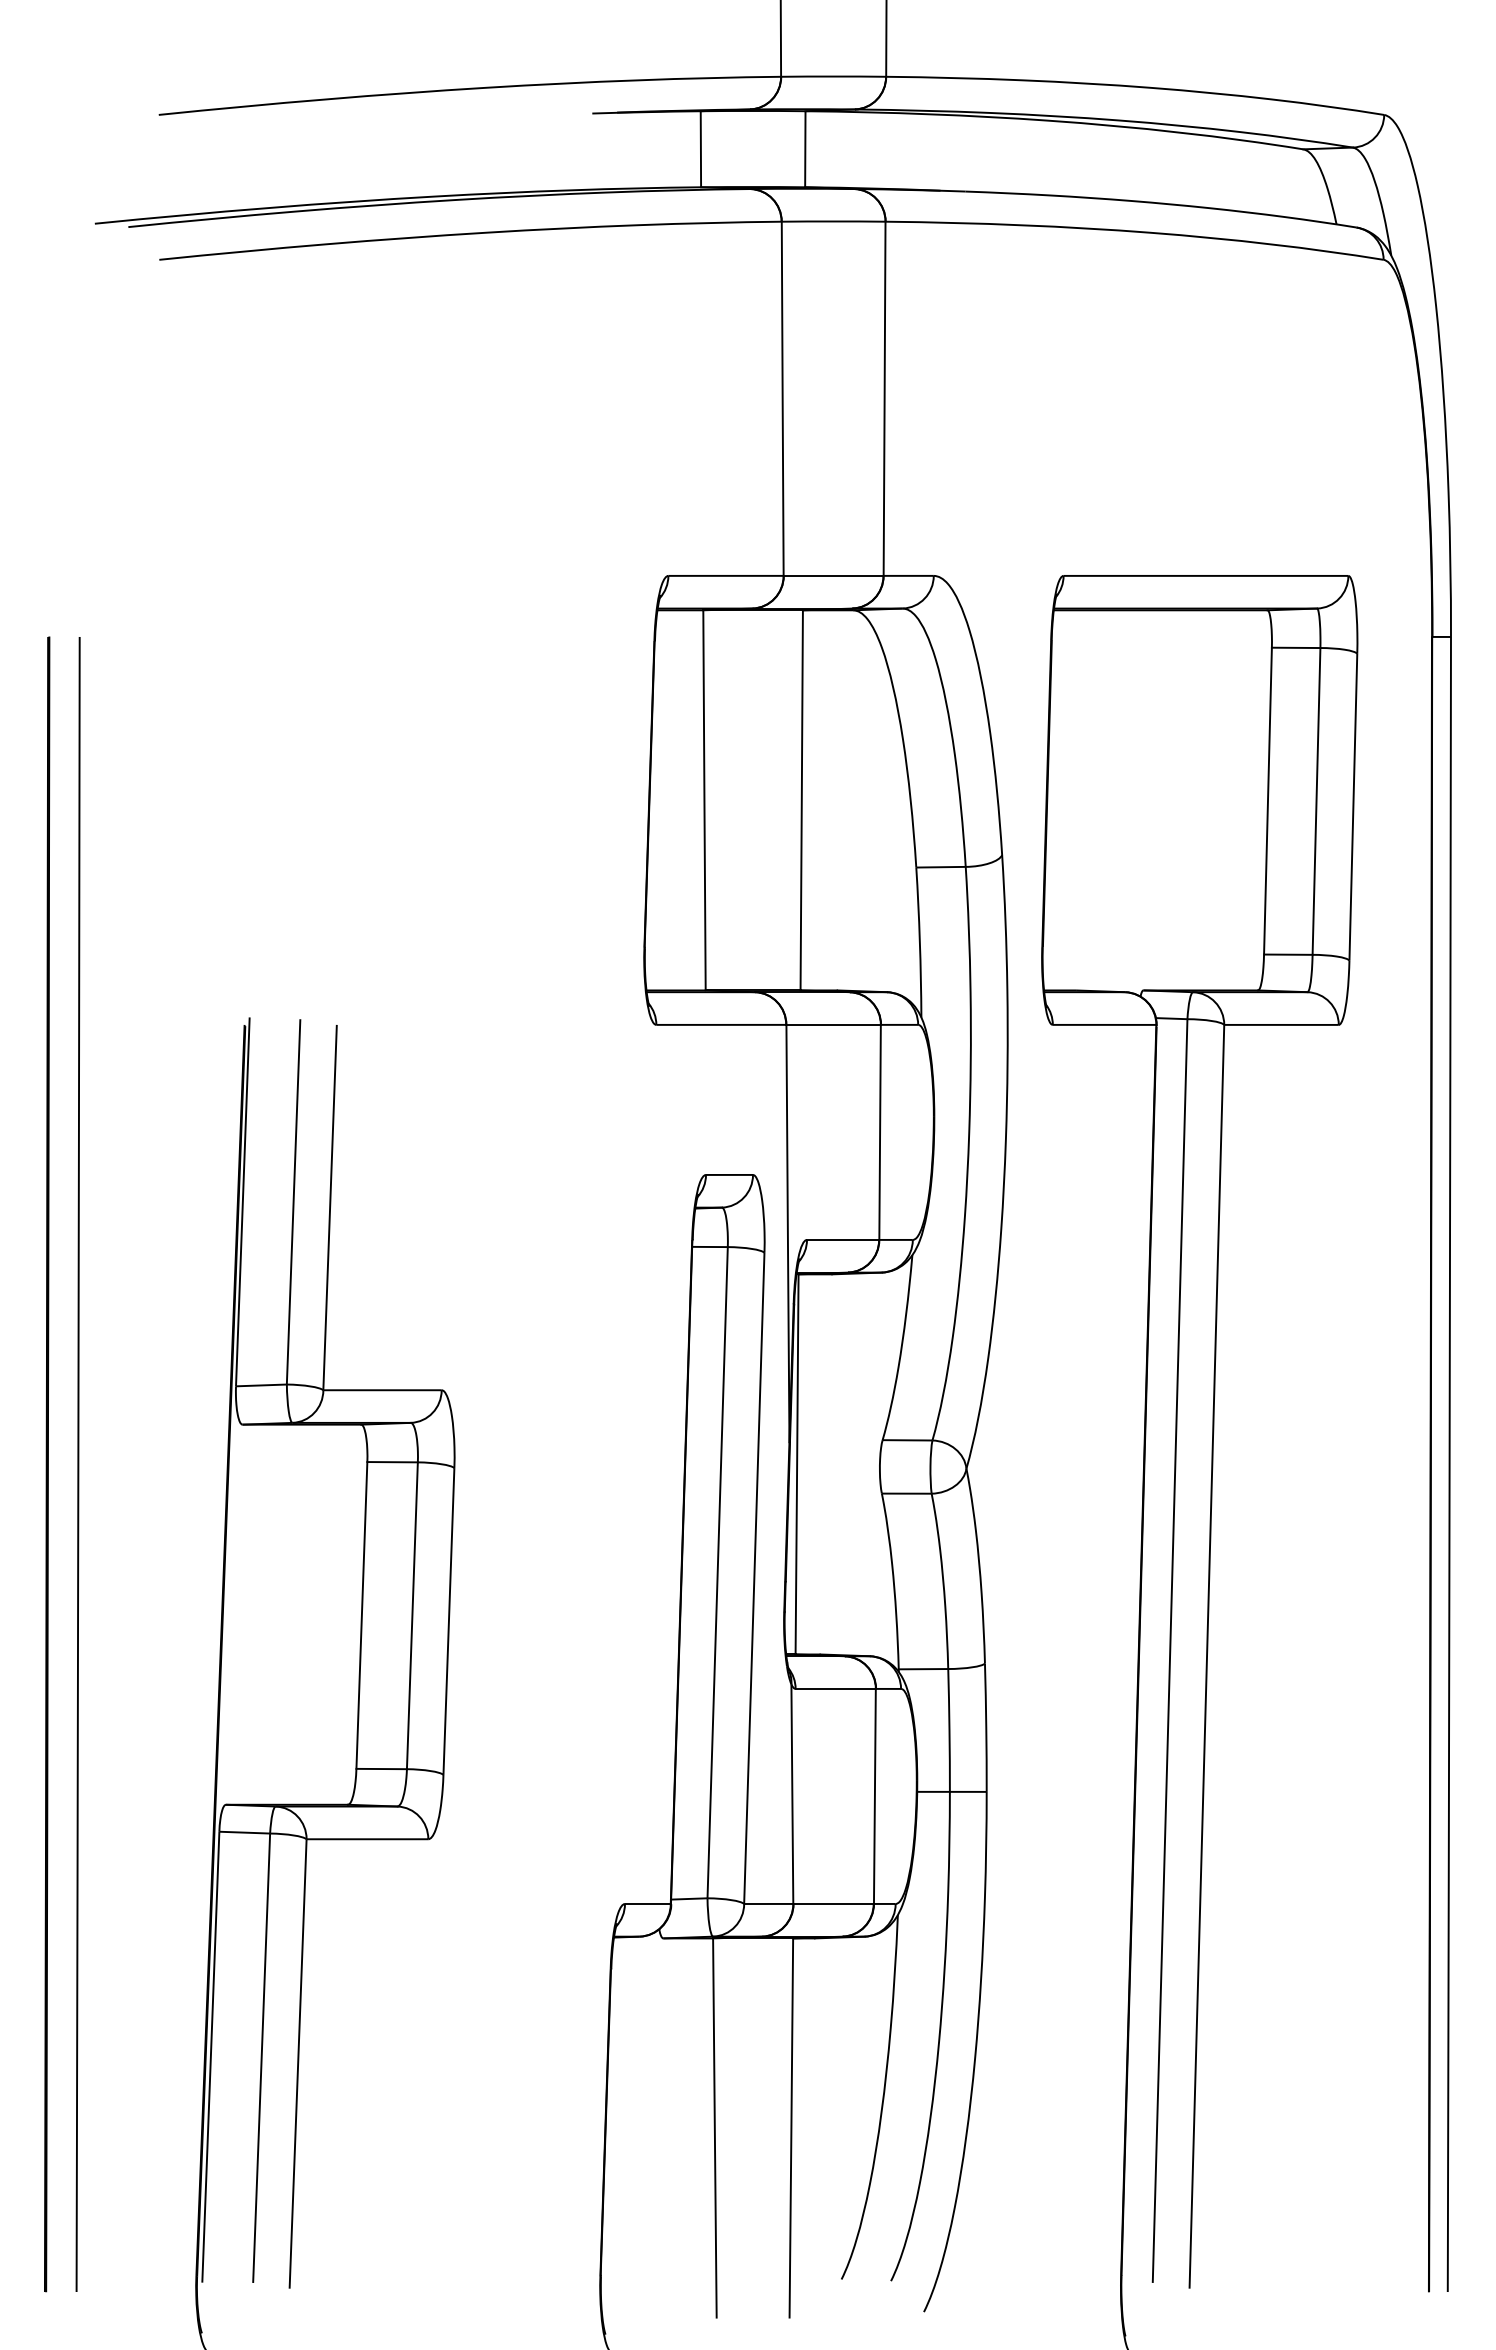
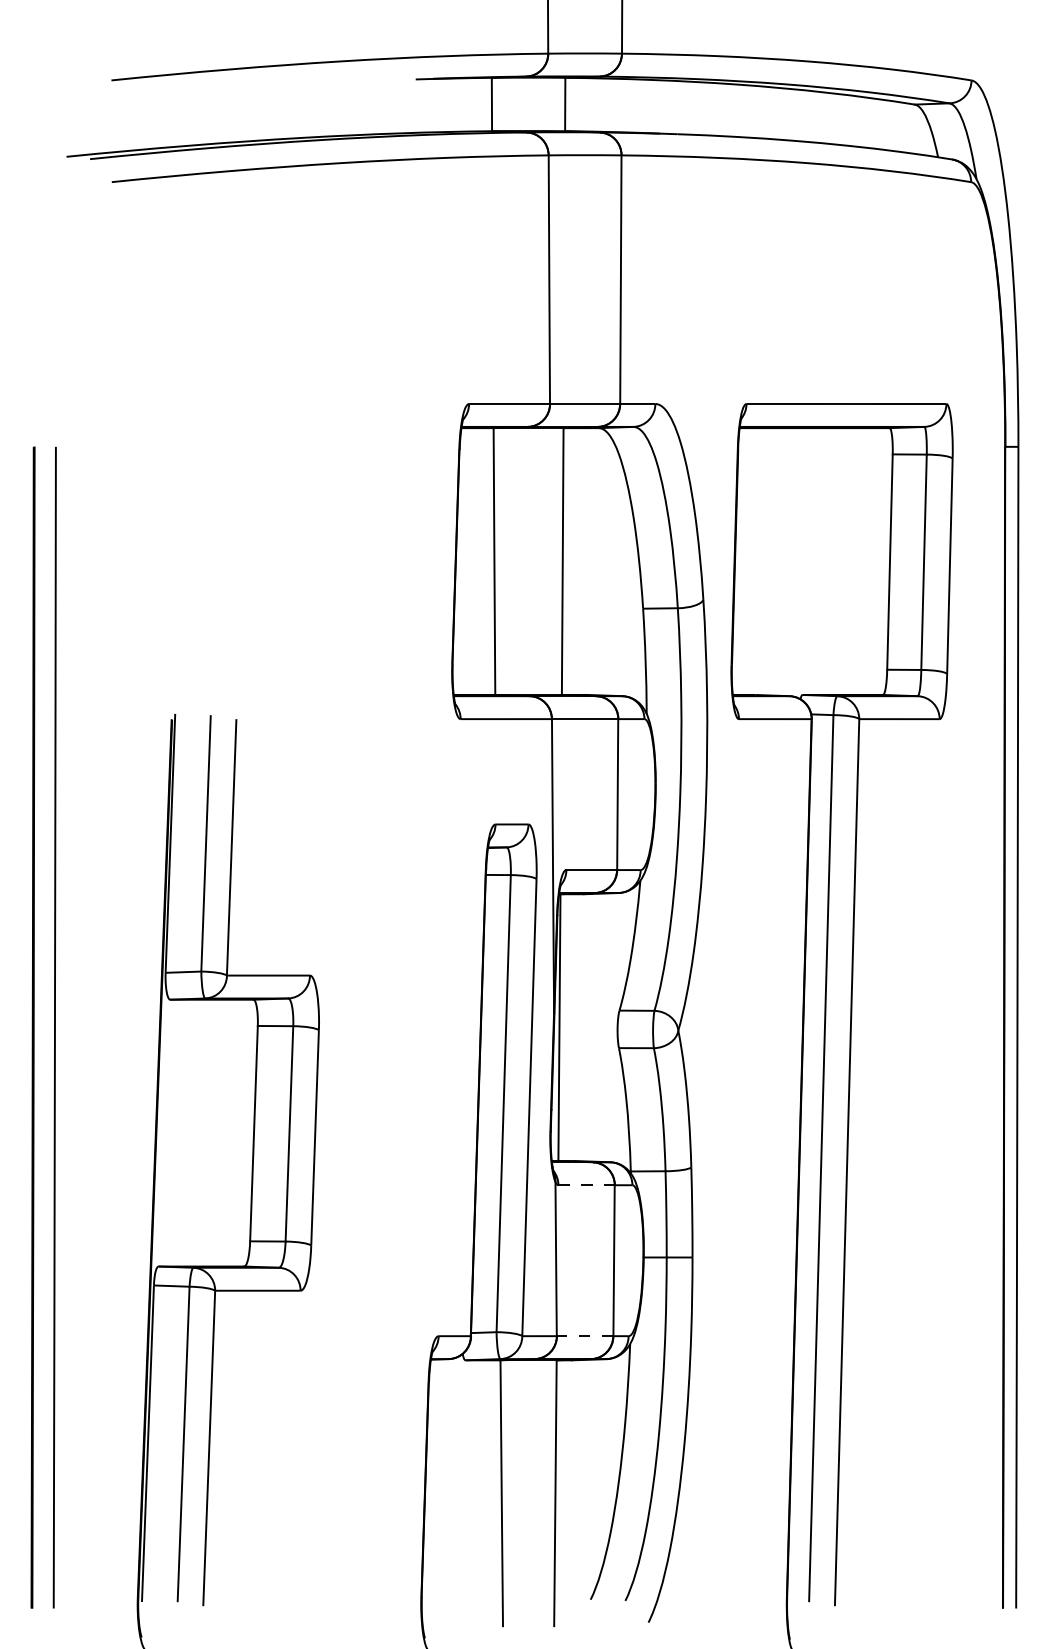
line: (836, 1688) -> (587, 1184), solid -> dashed
line: (833, 1903) -> (585, 1335), solid -> dashed

